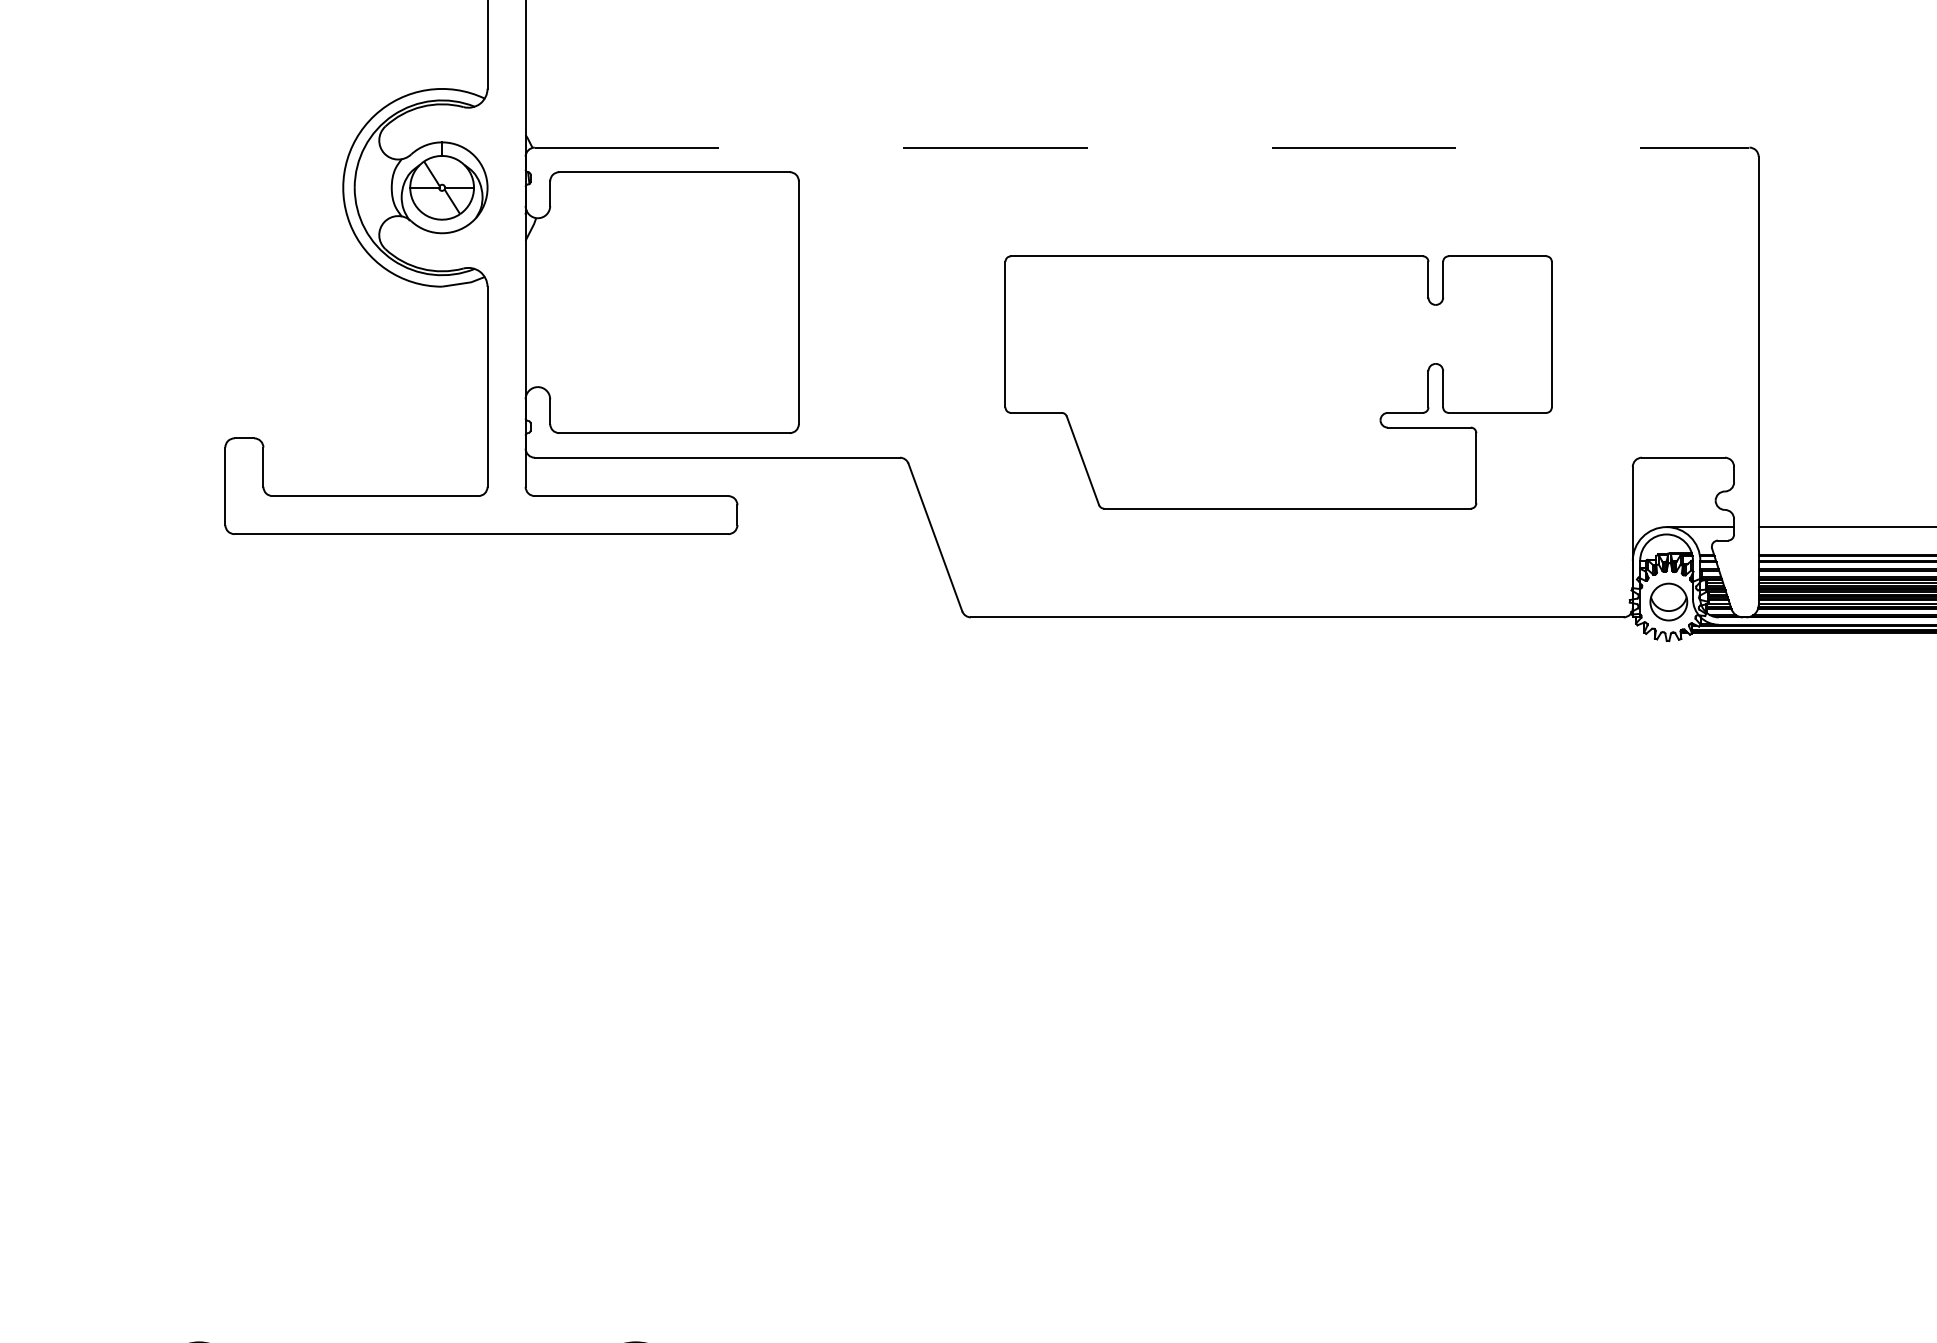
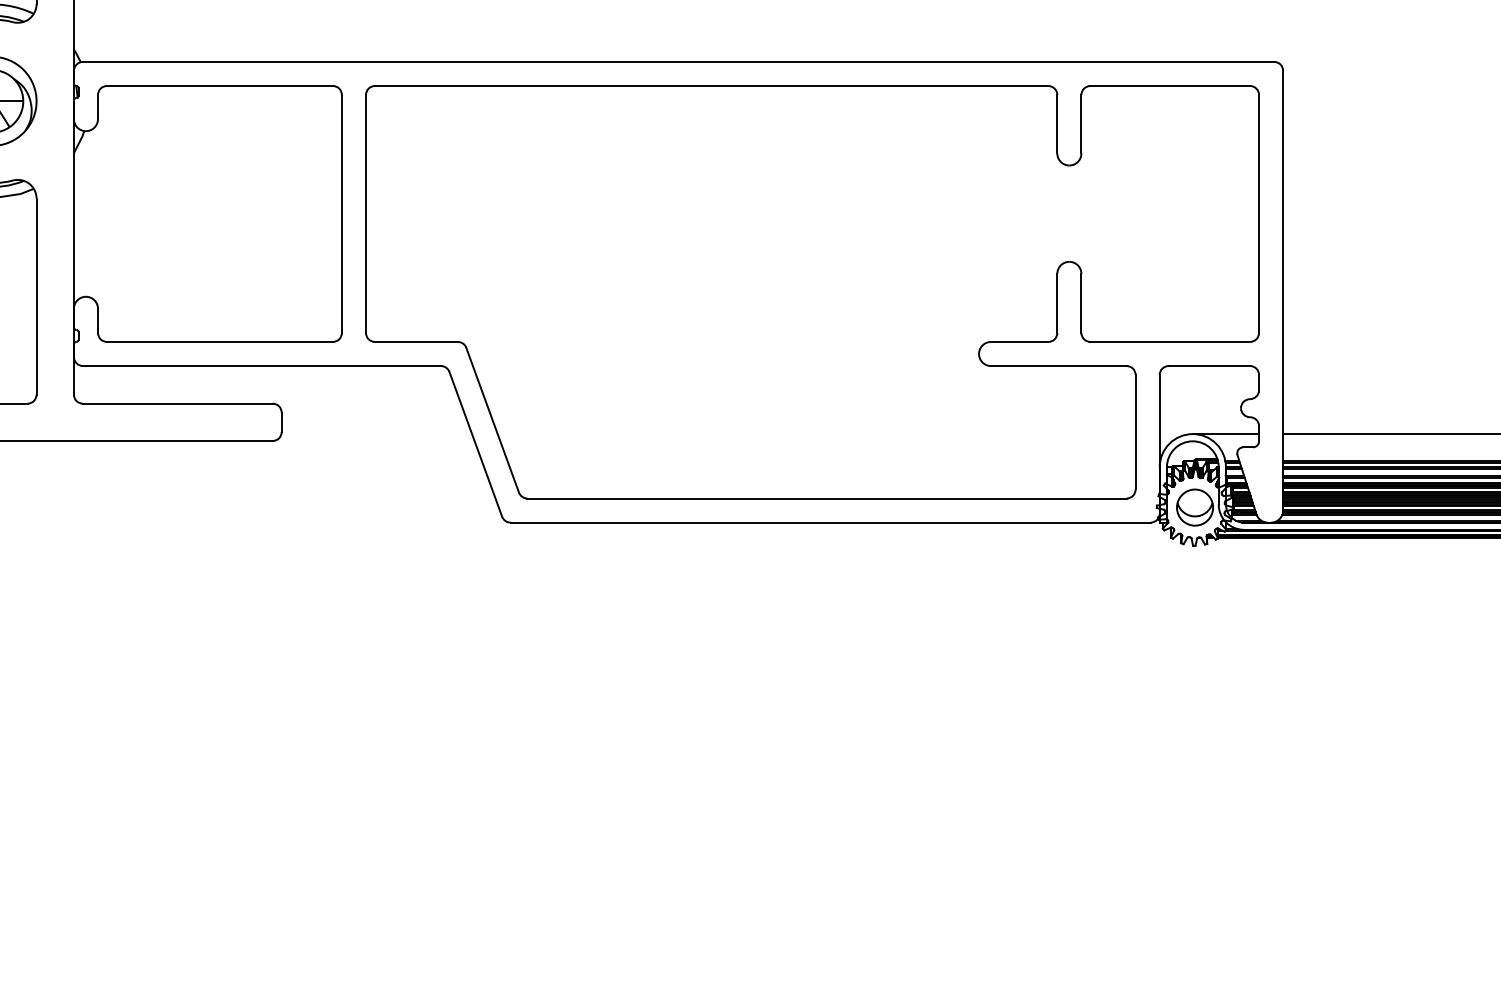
line: (1142, 147) -> (678, 61), dashed -> solid
part: (1278, 382) -> (812, 292), size x1.67

